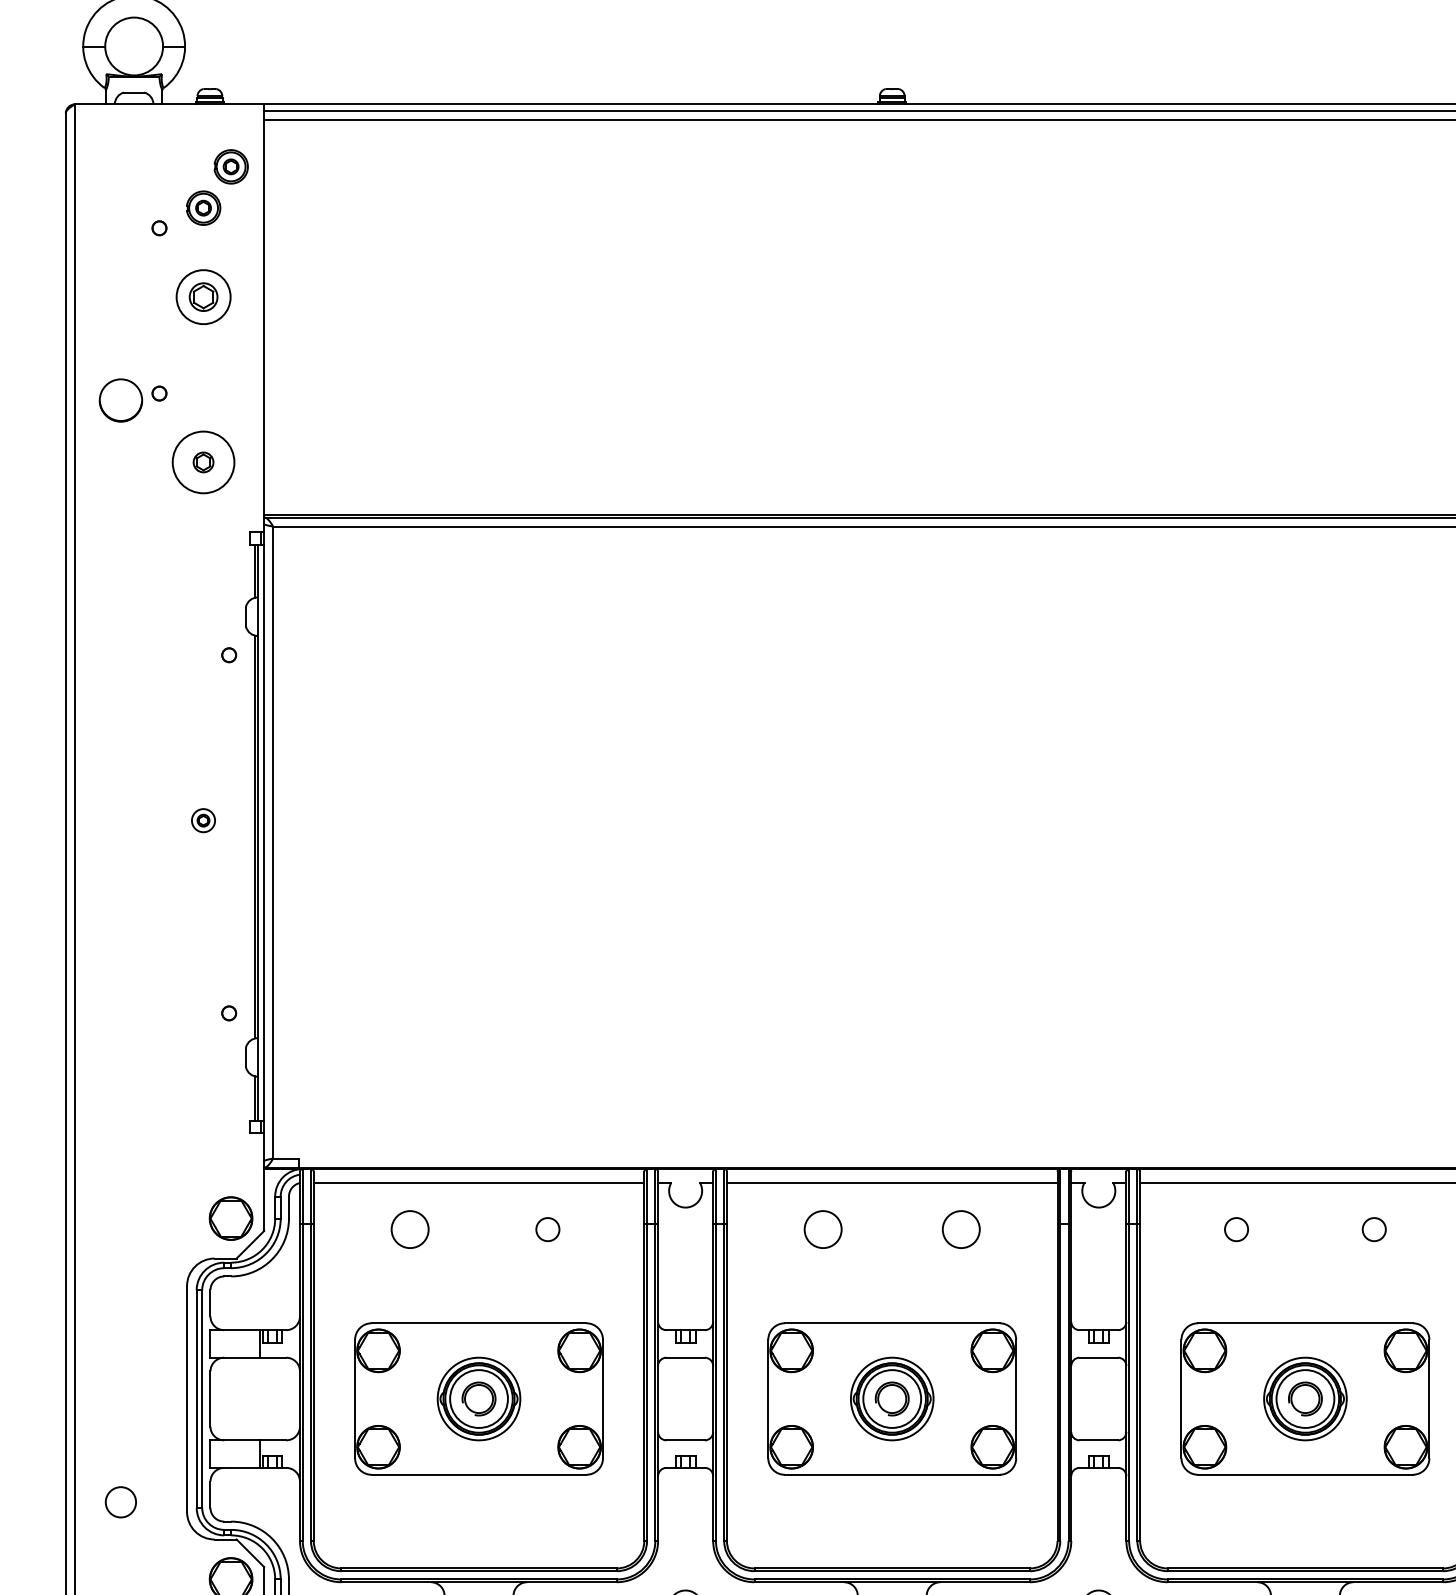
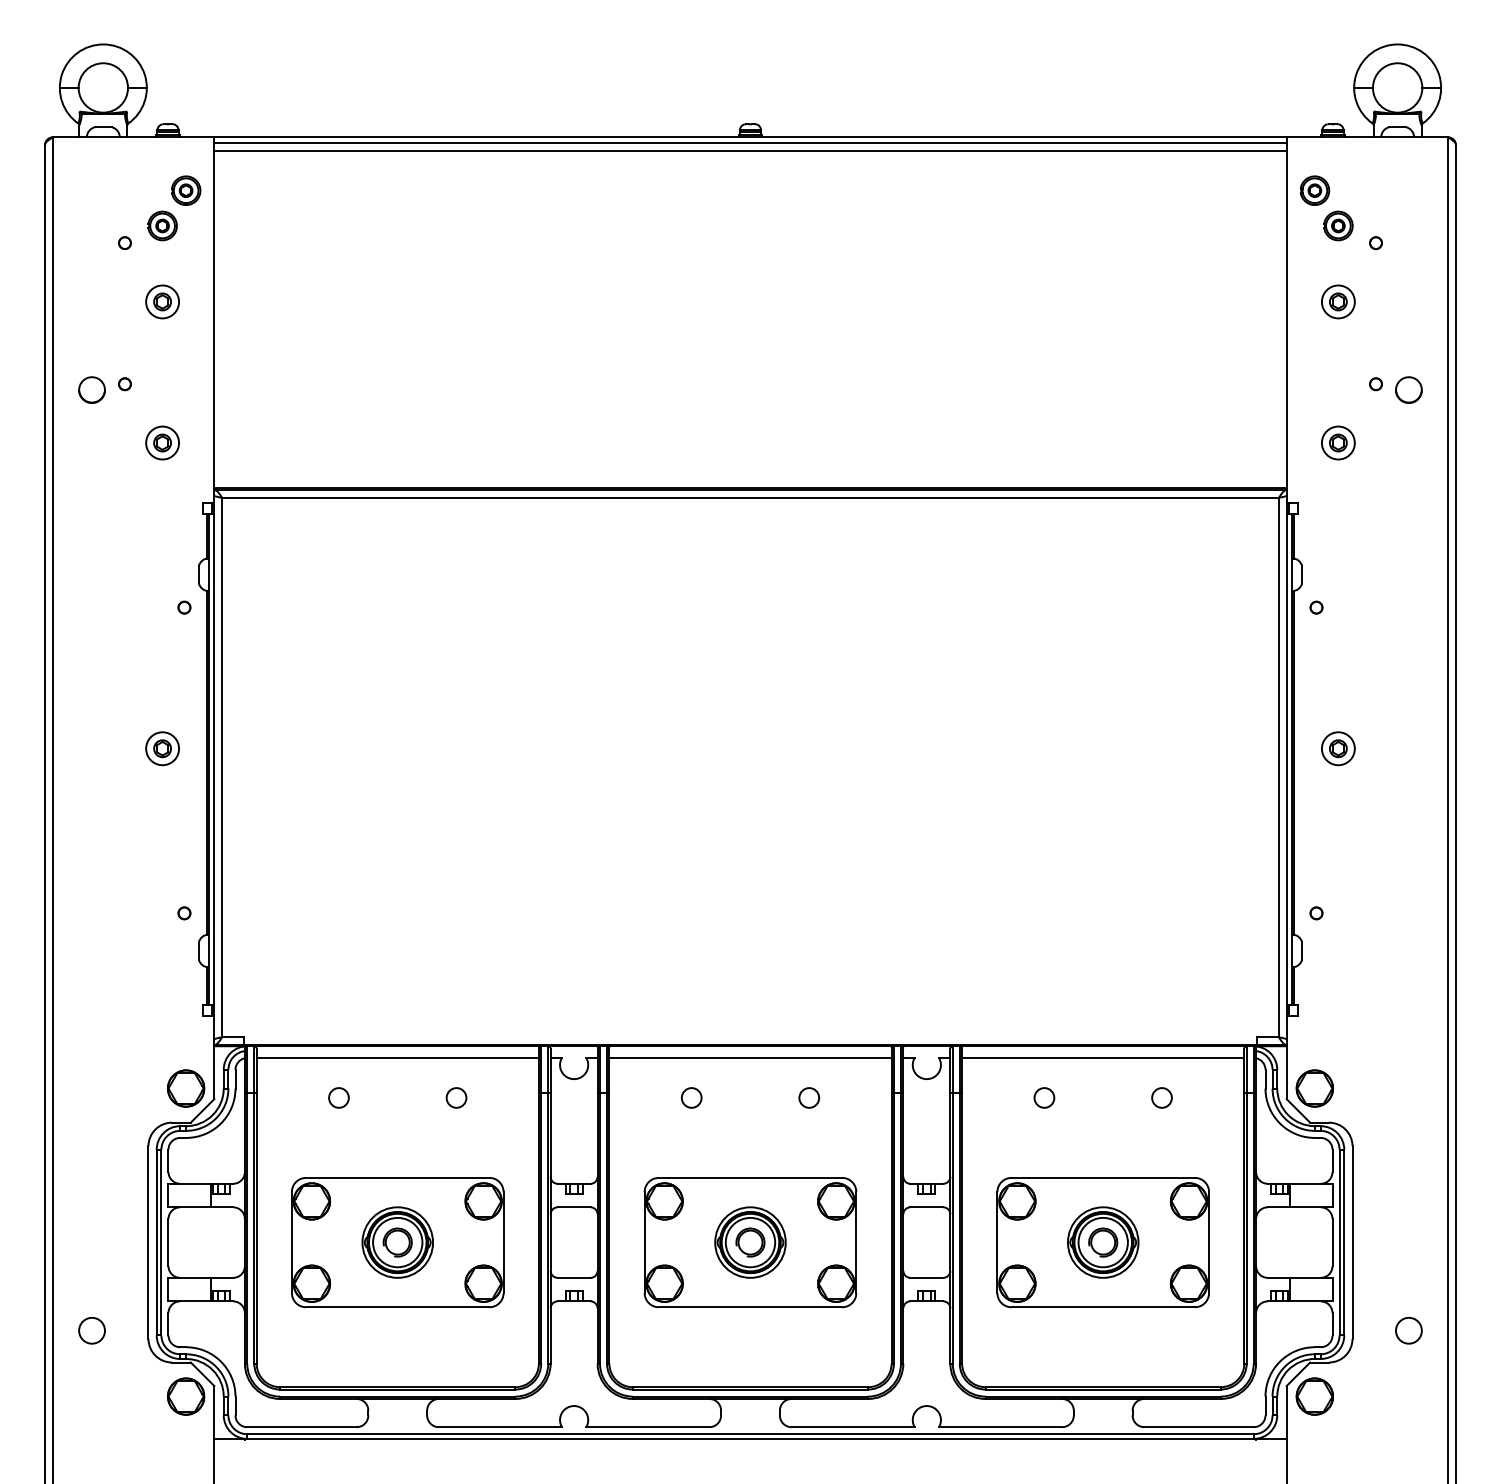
part: (203, 296) -> (162, 301), size x0.71
circle: (120, 399) -> (91, 389), size x0.71
circle: (203, 461) -> (162, 442), size x0.62
part: (203, 820) -> (162, 748), size x1.67
circle: (409, 1229) -> (338, 1097), size x0.62
circle: (823, 1229) -> (691, 1097), size x0.62
circle: (960, 1229) -> (808, 1097), size x0.62

